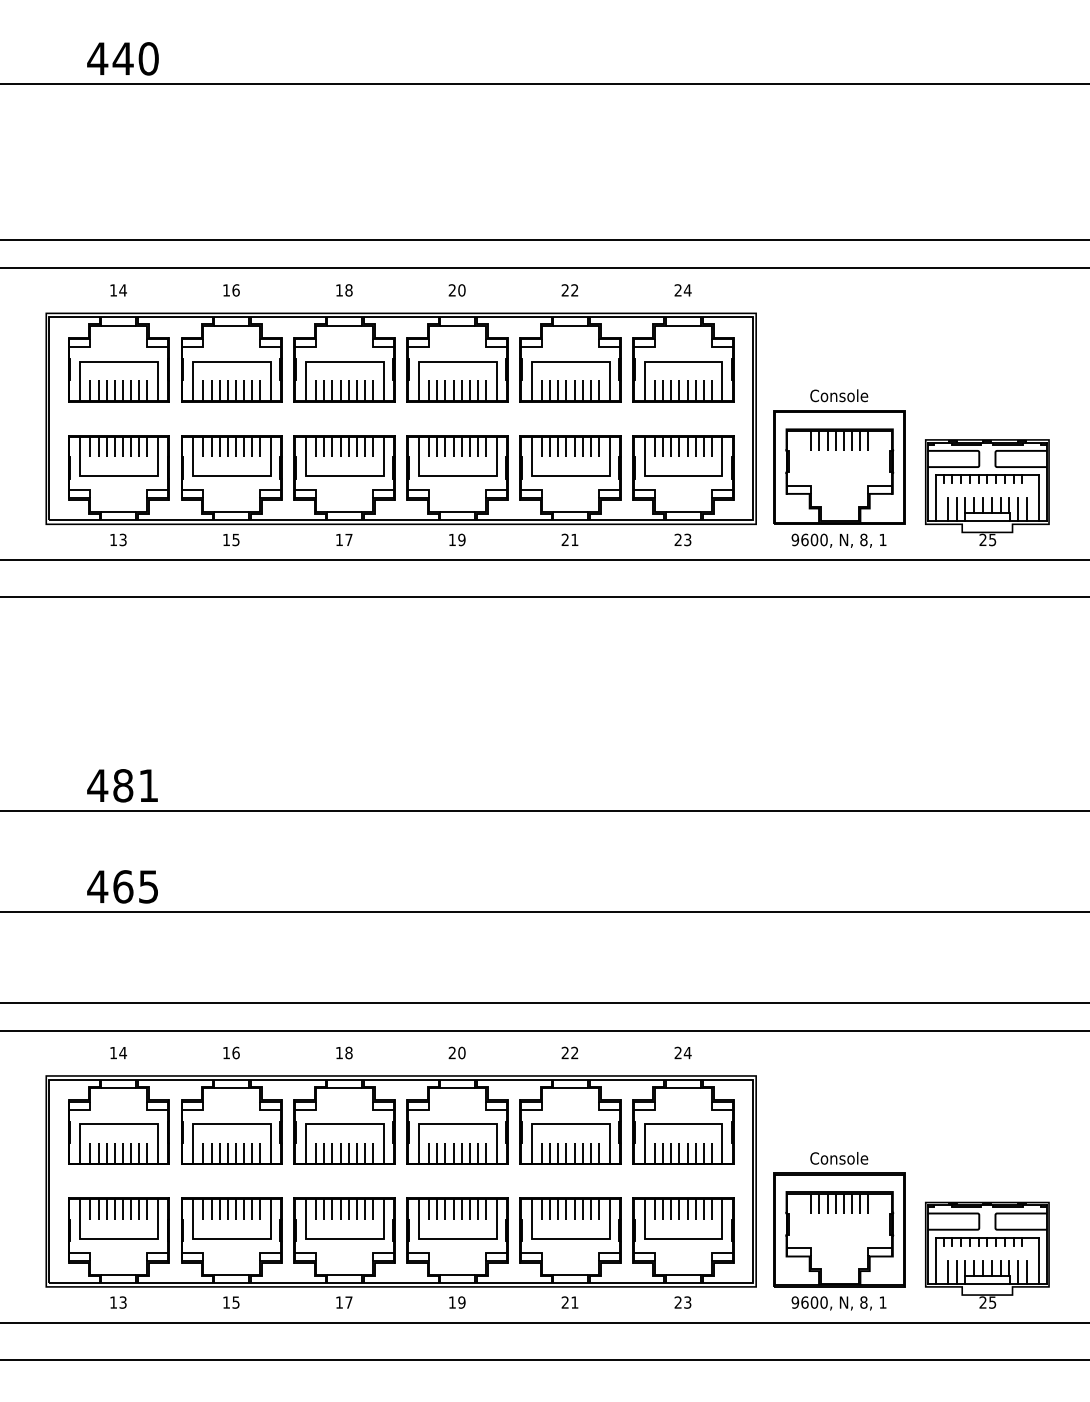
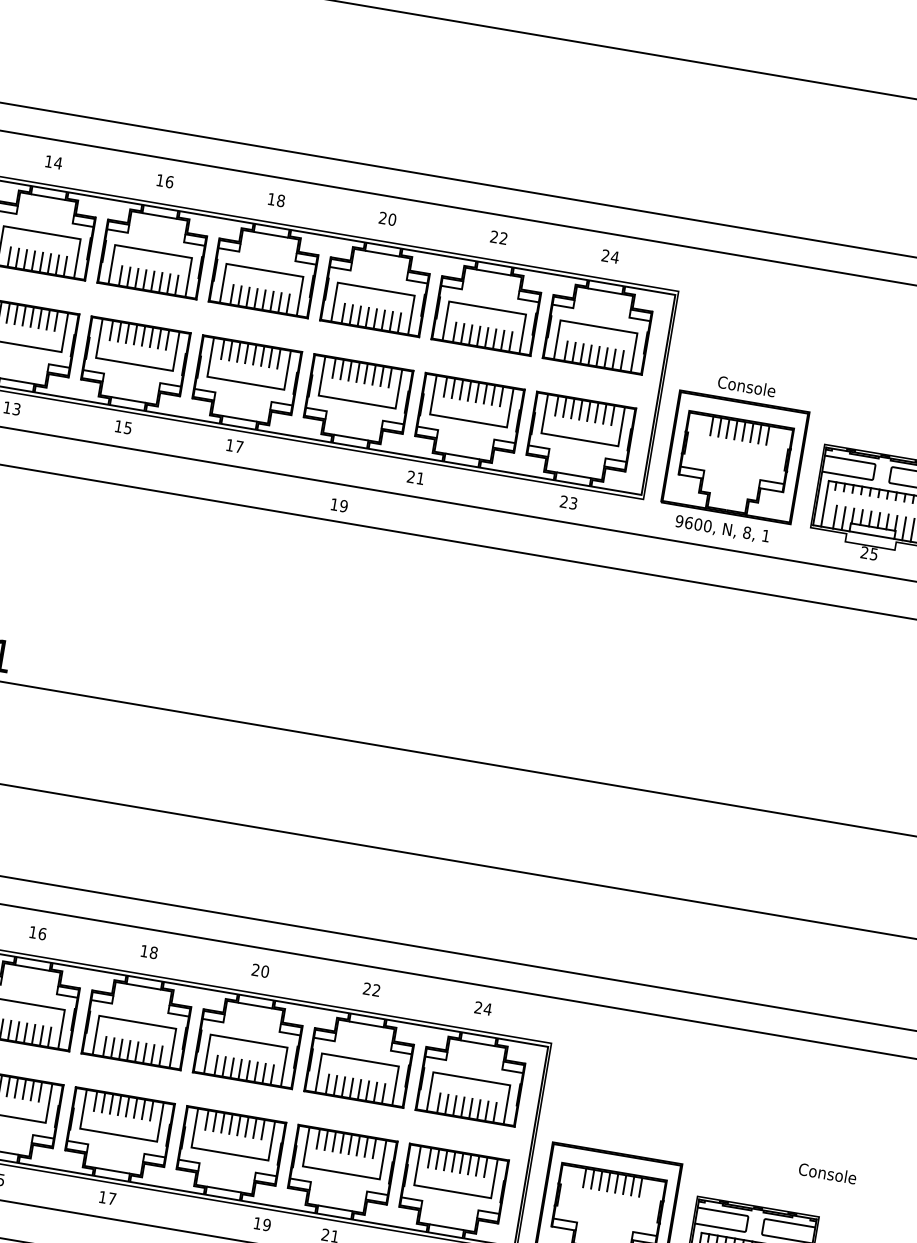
text: (457, 539) -> (339, 505), moved
text: (569, 539) -> (415, 477), moved
text: (839, 1158) -> (827, 1173), moved
text: (457, 1302) -> (262, 1224), moved

